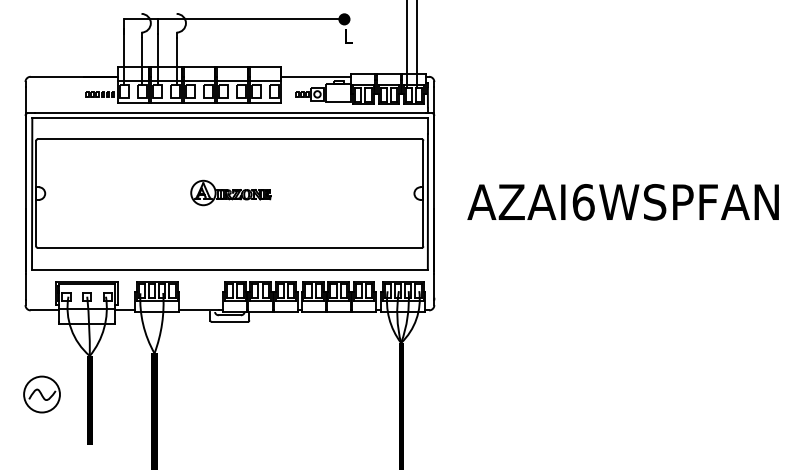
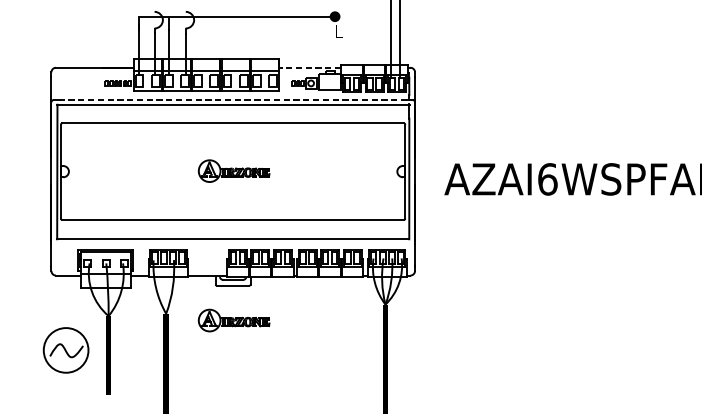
line: (315, 76) -> (309, 67), solid -> dashed
line: (229, 113) -> (232, 100), solid -> dashed
part: (230, 360) -> (233, 320), added
part: (41, 394) -> (65, 350), size x1.4

